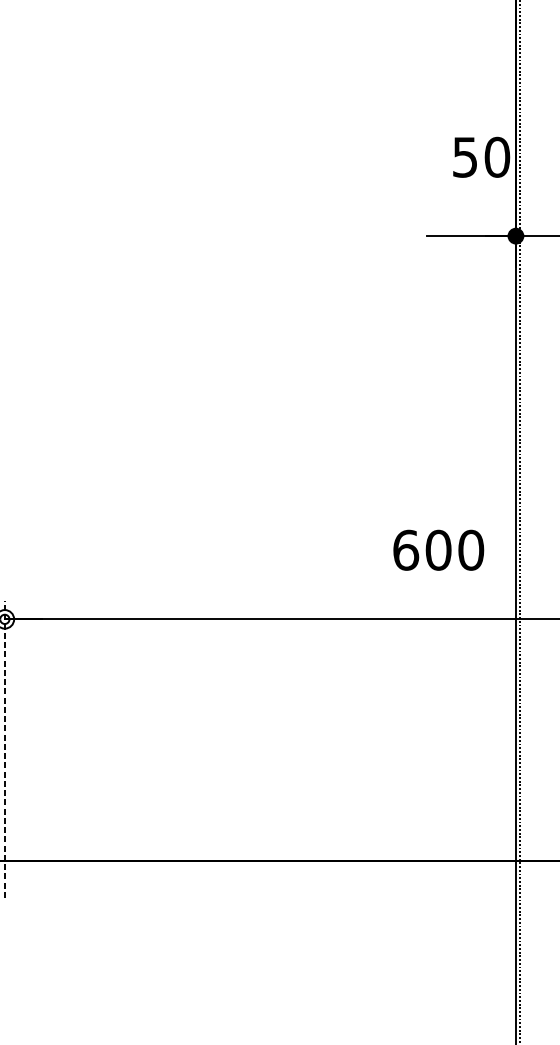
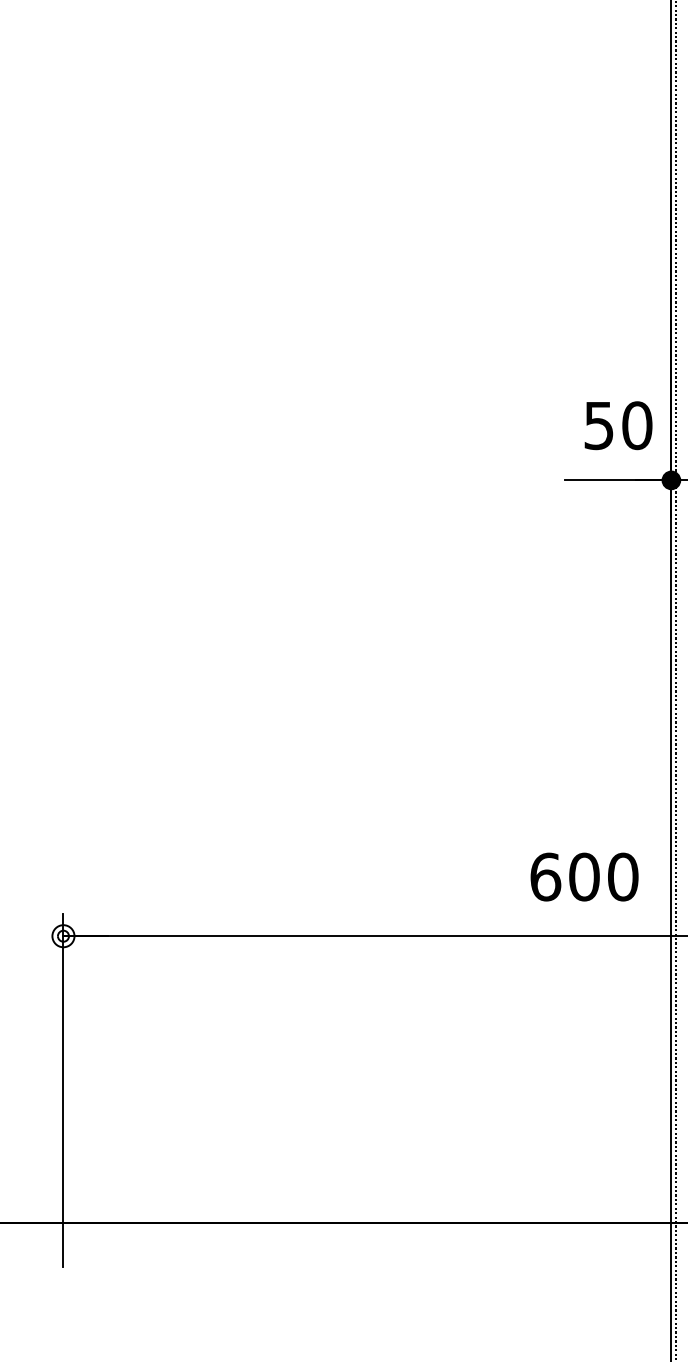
text: (481, 157) -> (618, 425), moved
text: (438, 549) -> (584, 876), moved
line: (4, 749) -> (63, 1090), dashed -> solid

